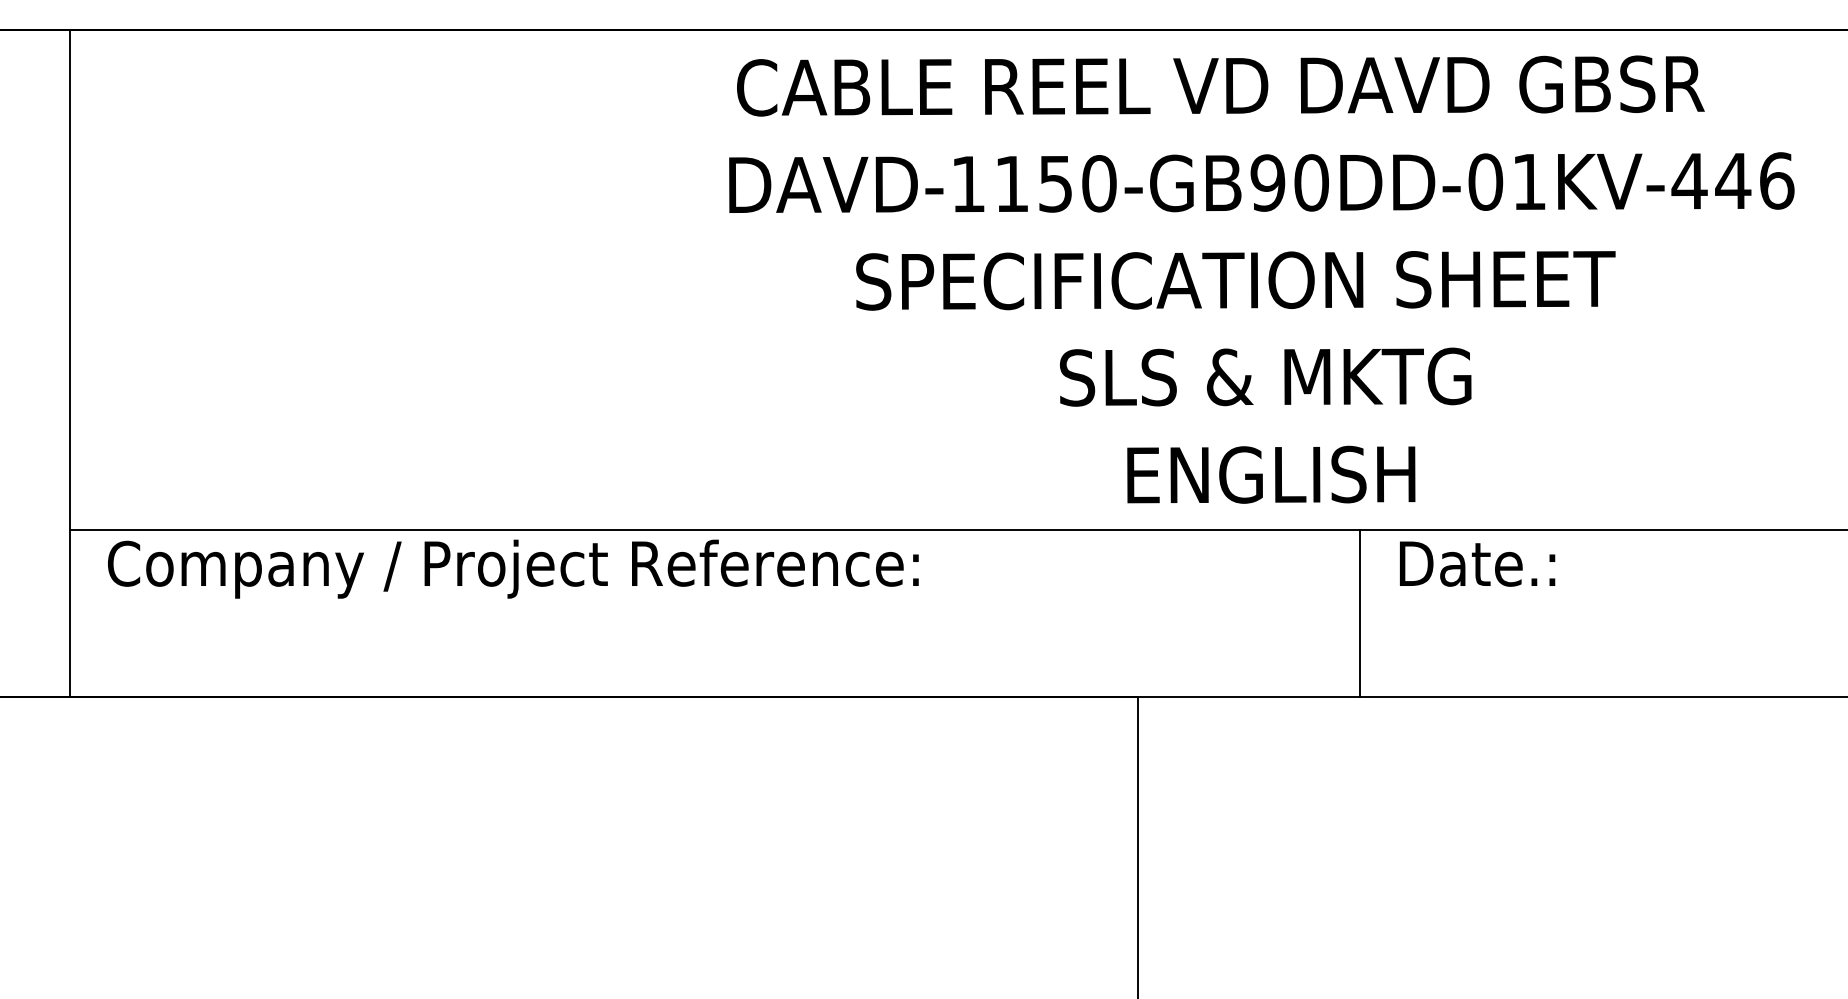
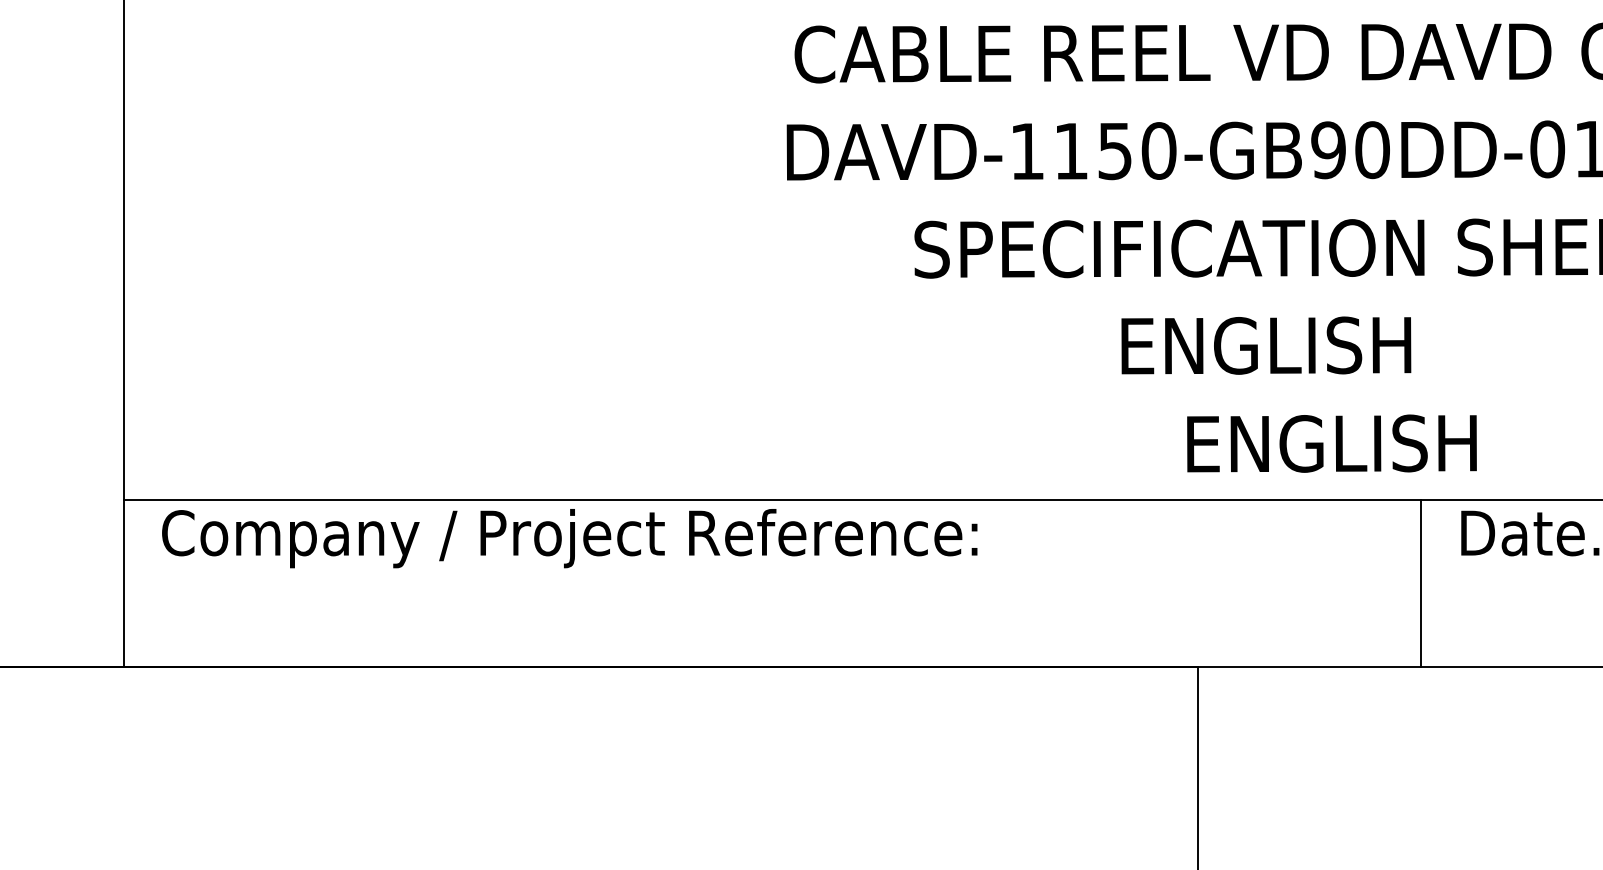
text: (1265, 376) -> (1326, 344), SLS & MKTG -> ENGLISH

